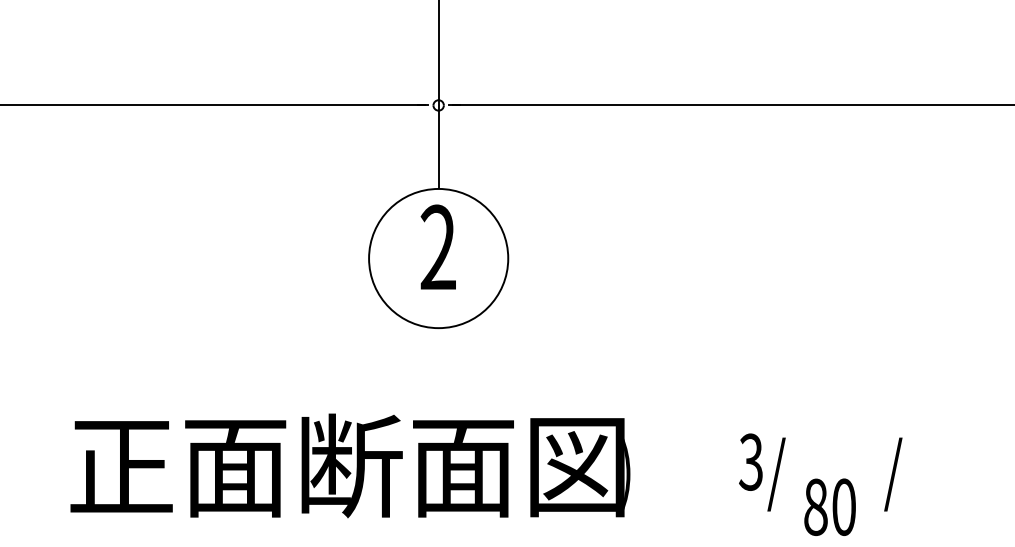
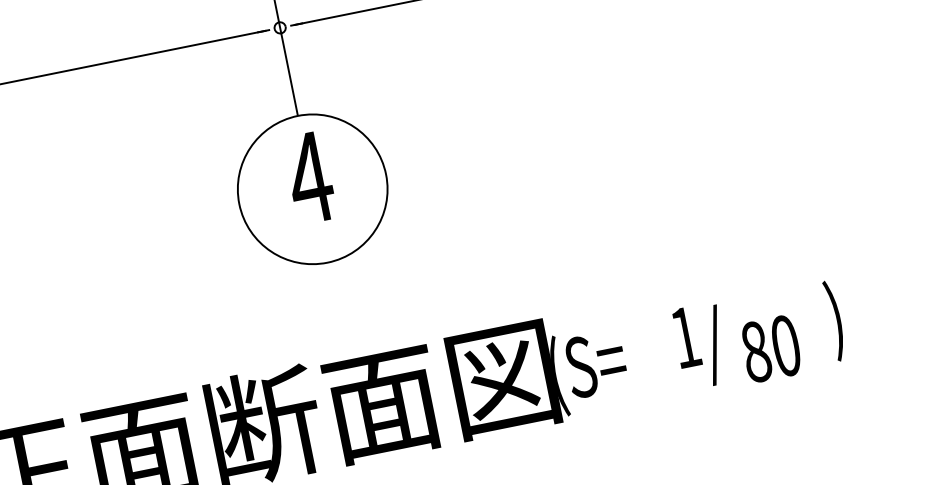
text: (438, 246) -> (309, 176), 2 -> 4
text: (750, 461) -> (684, 337), 3 -> 1
text: (657, 474) -> (589, 370), ) -> (S=
text: (893, 474) -> (838, 320), / -> )
text: (829, 506) -> (770, 348), moved

